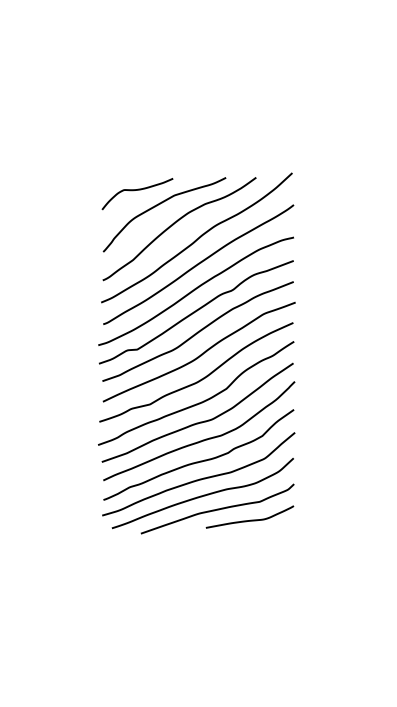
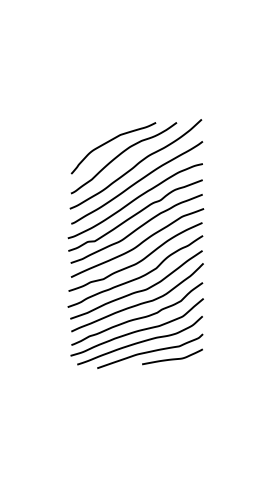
curve: (135, 191) -> (93, 132), removed

